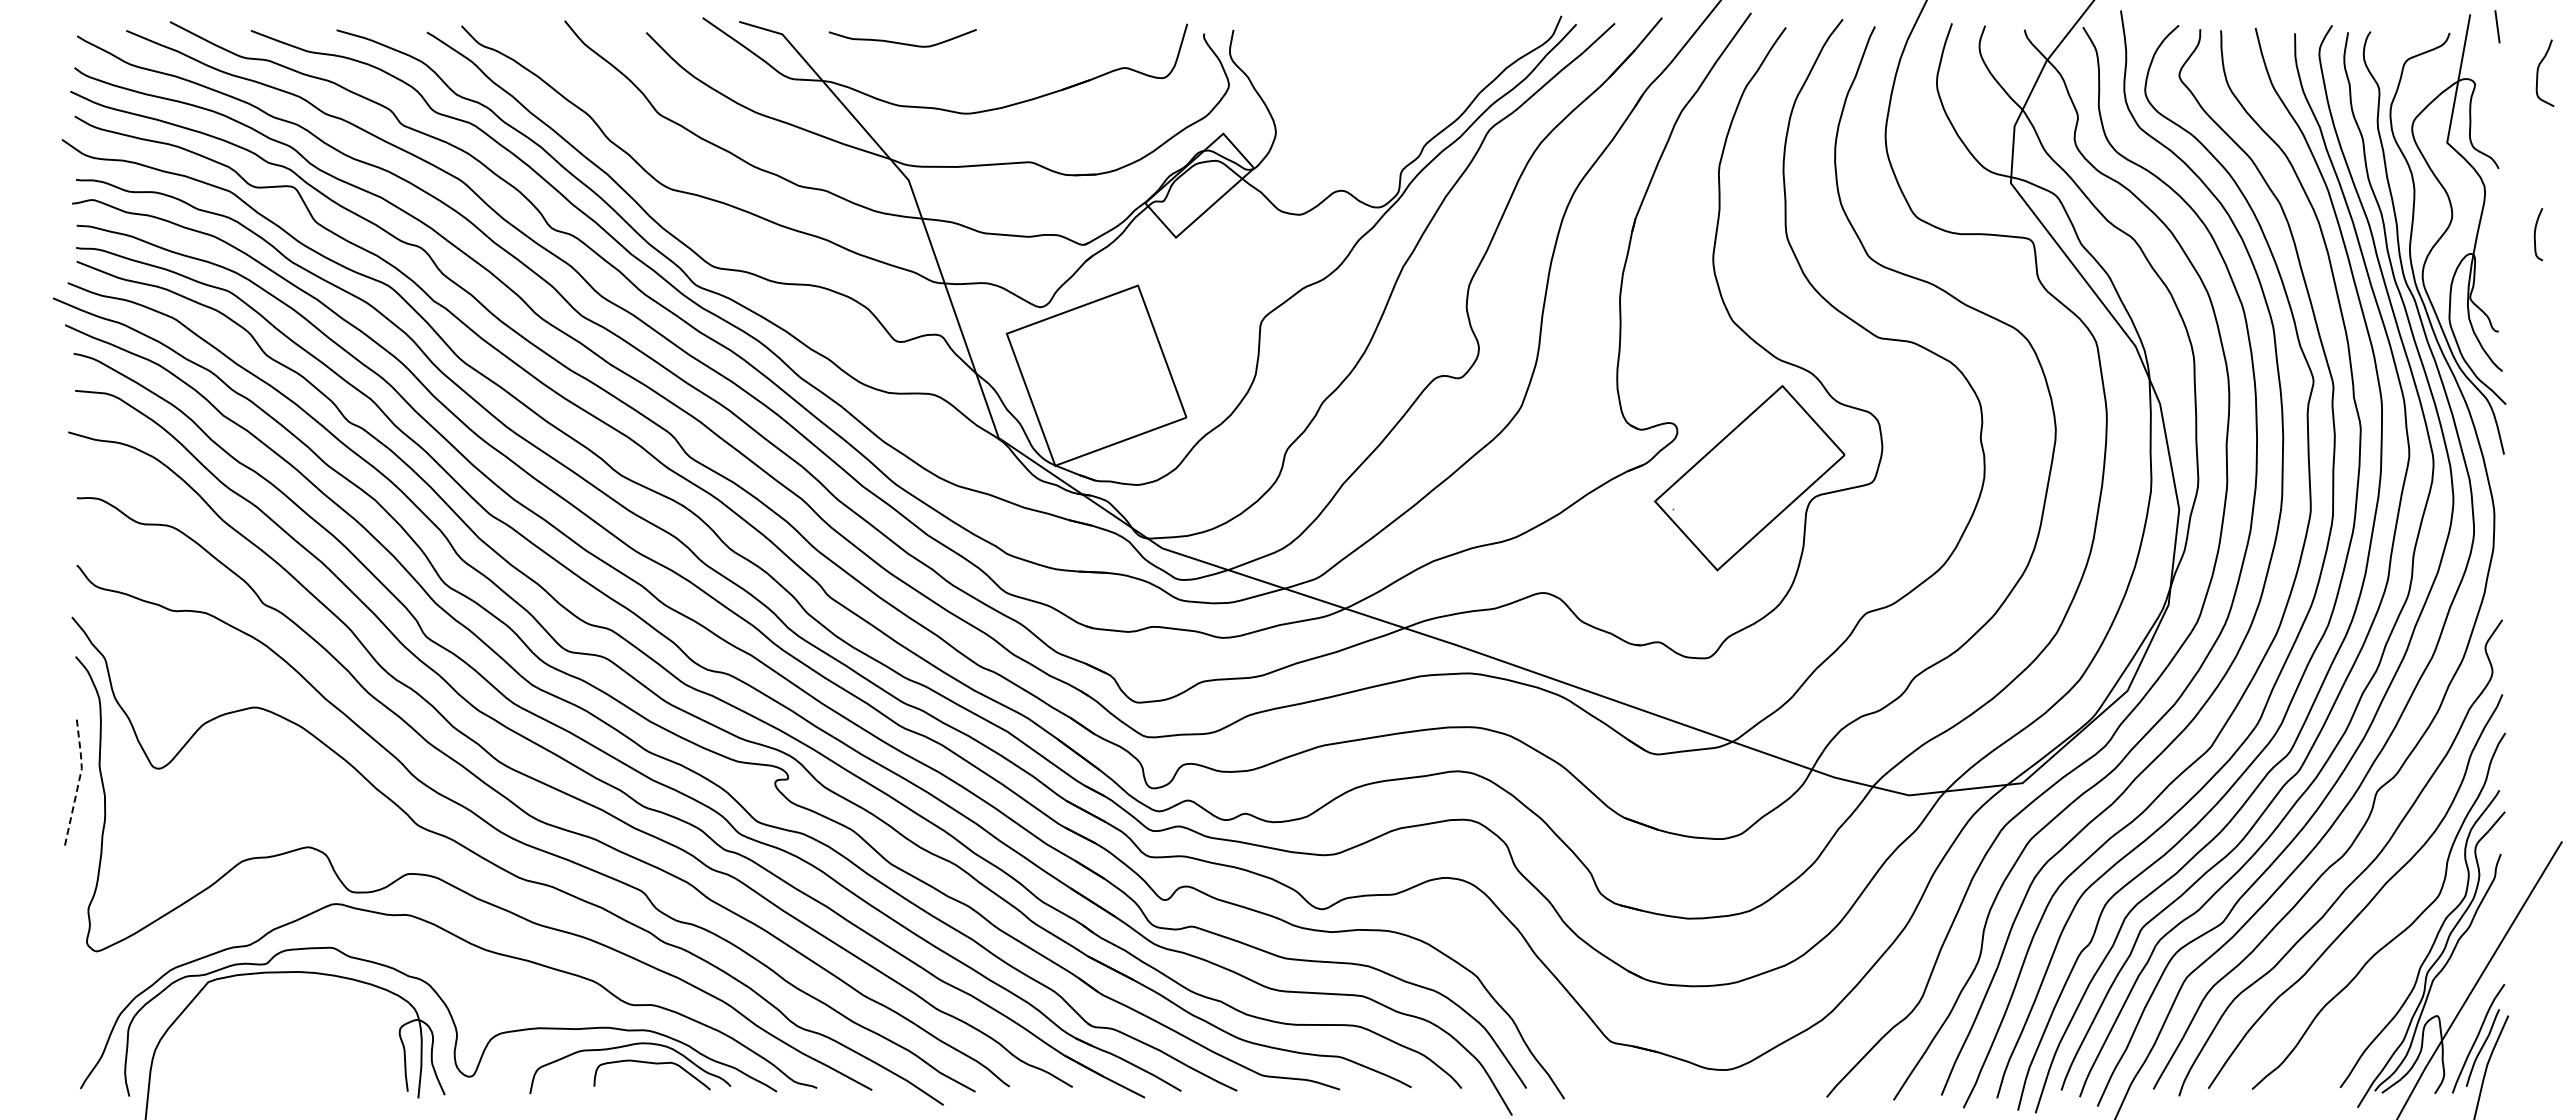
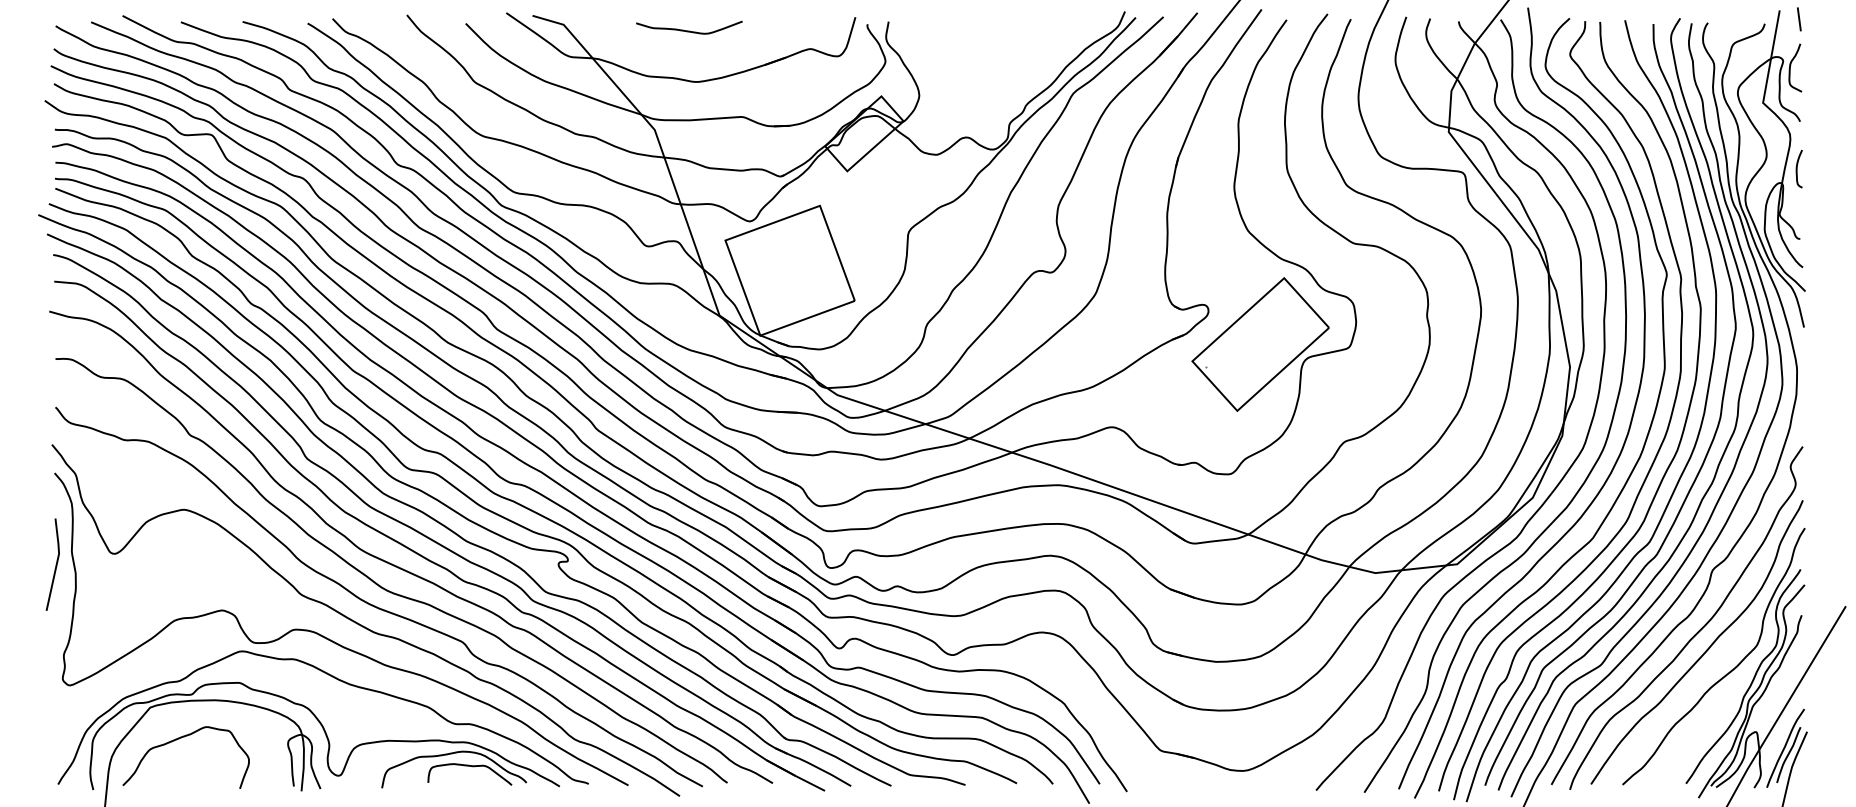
curve: (902, 42) -> (689, 30), moved
curve: (2538, 72) -> (1790, 67), moved
curve: (2535, 234) -> (1797, 169), moved
line: (78, 783) -> (56, 564), dashed -> solid
curve: (247, 1026) -> (178, 739), added

